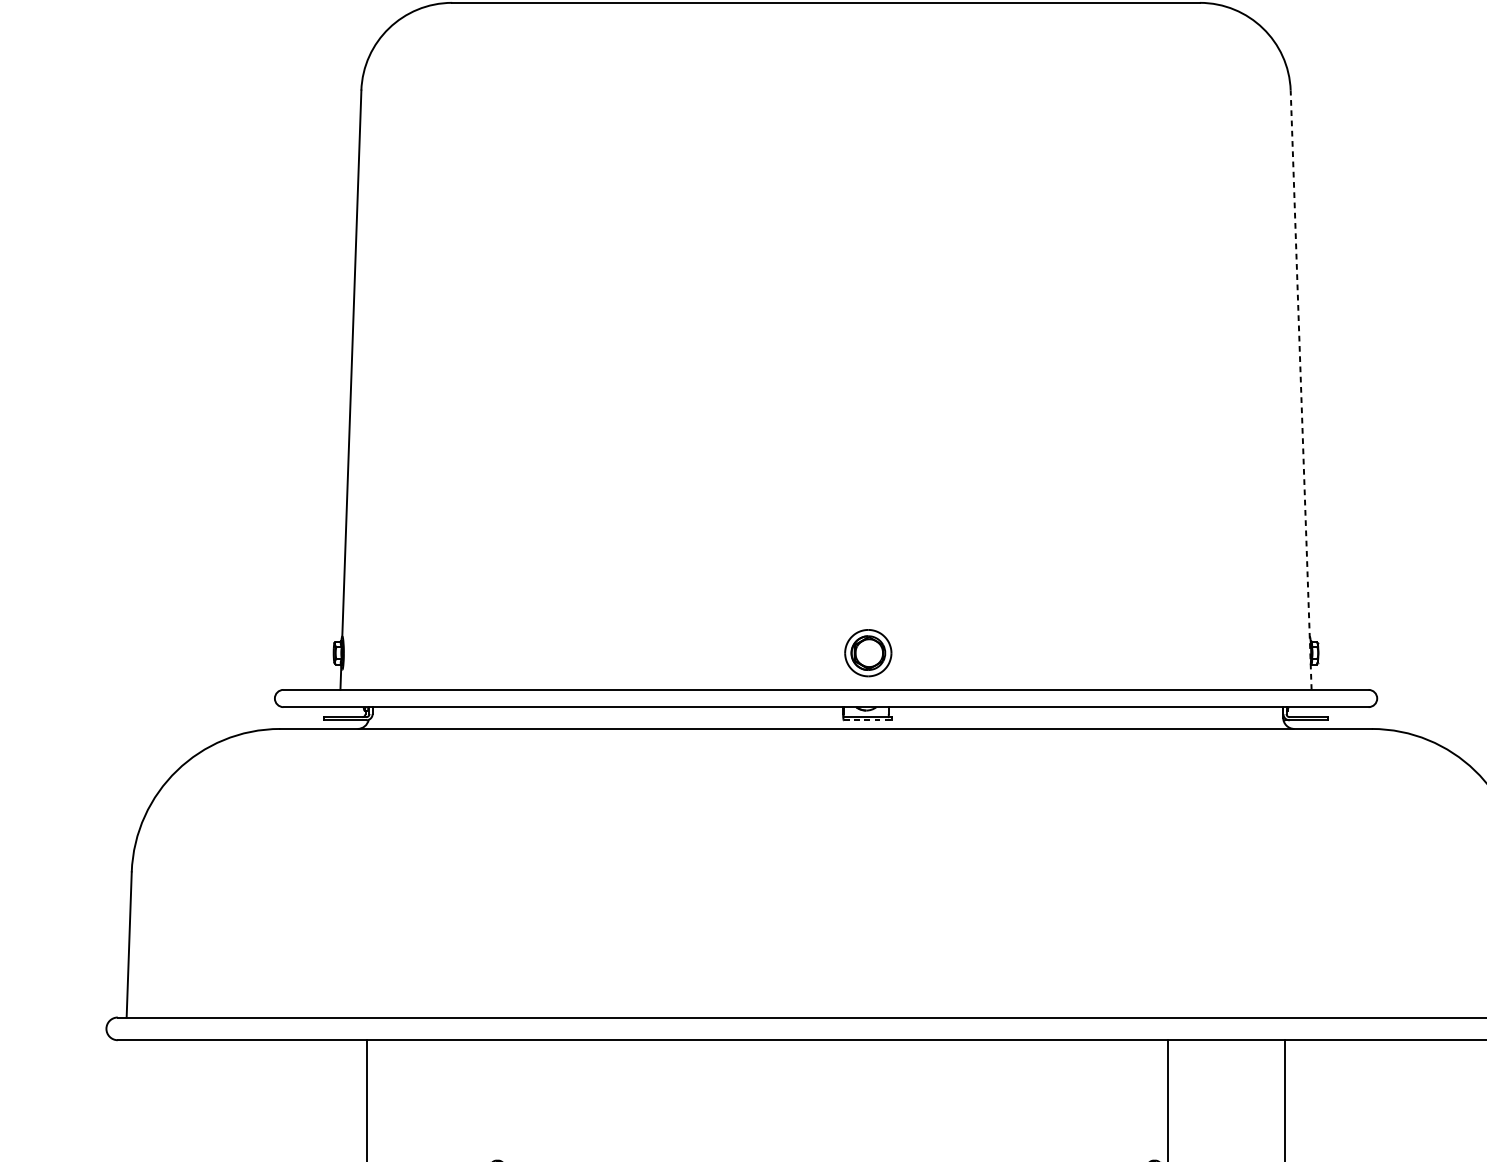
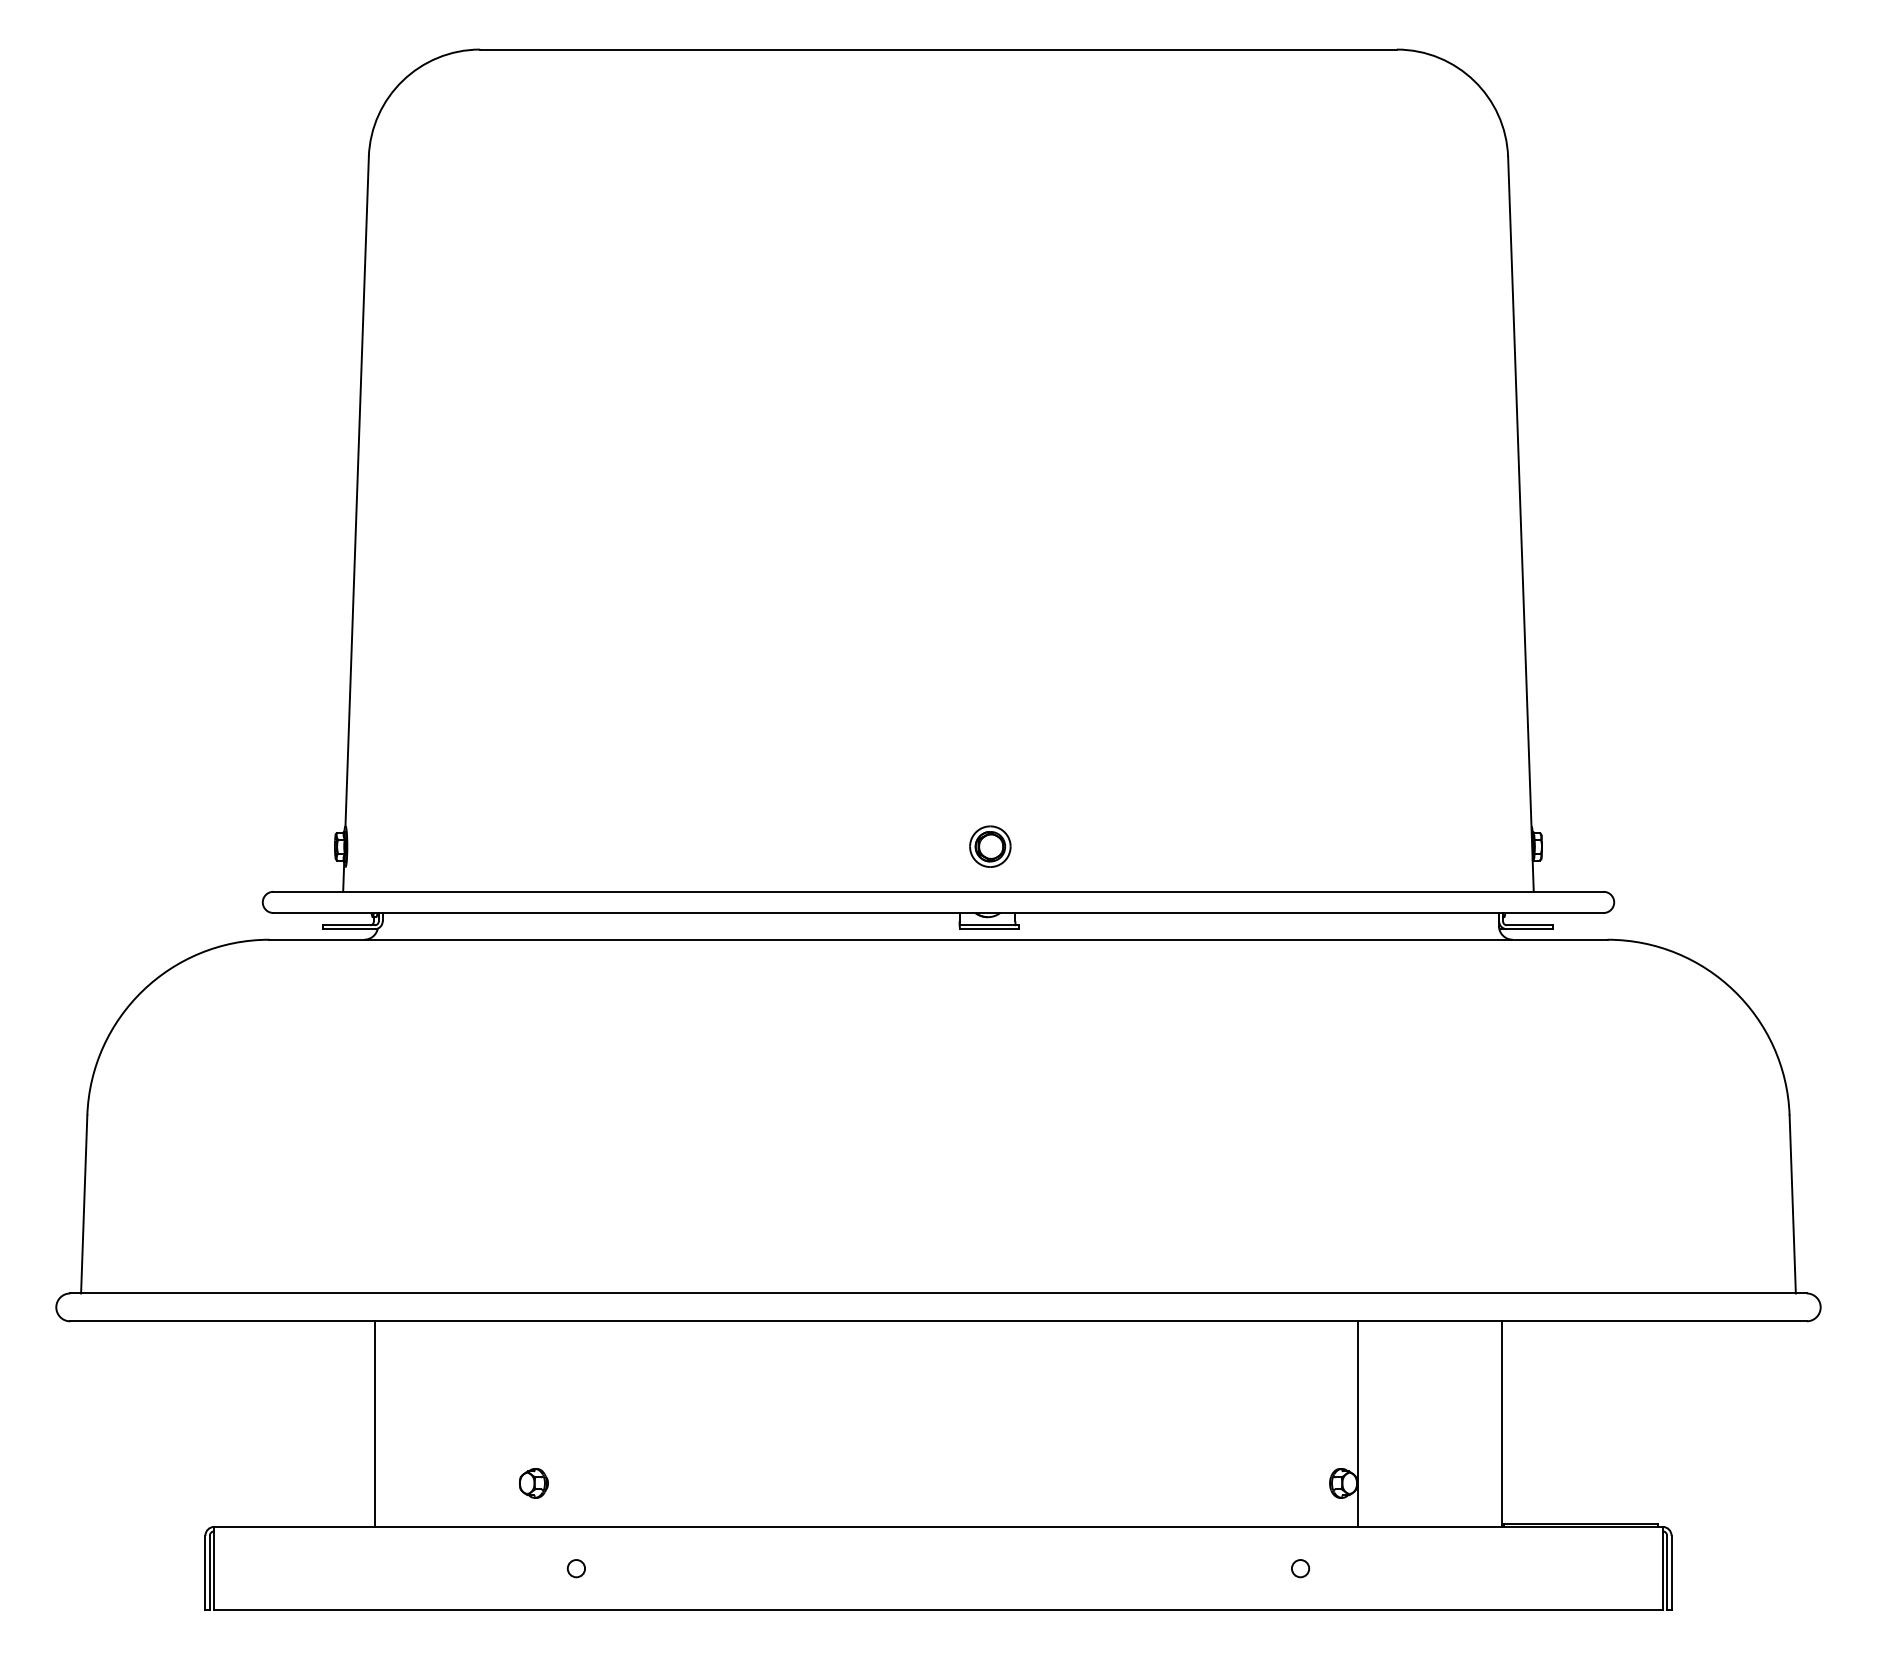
line: (1300, 390) -> (1520, 524), dashed -> solid
part: (868, 652) -> (990, 846), size x0.71
line: (868, 720) -> (990, 929), dashed -> solid

